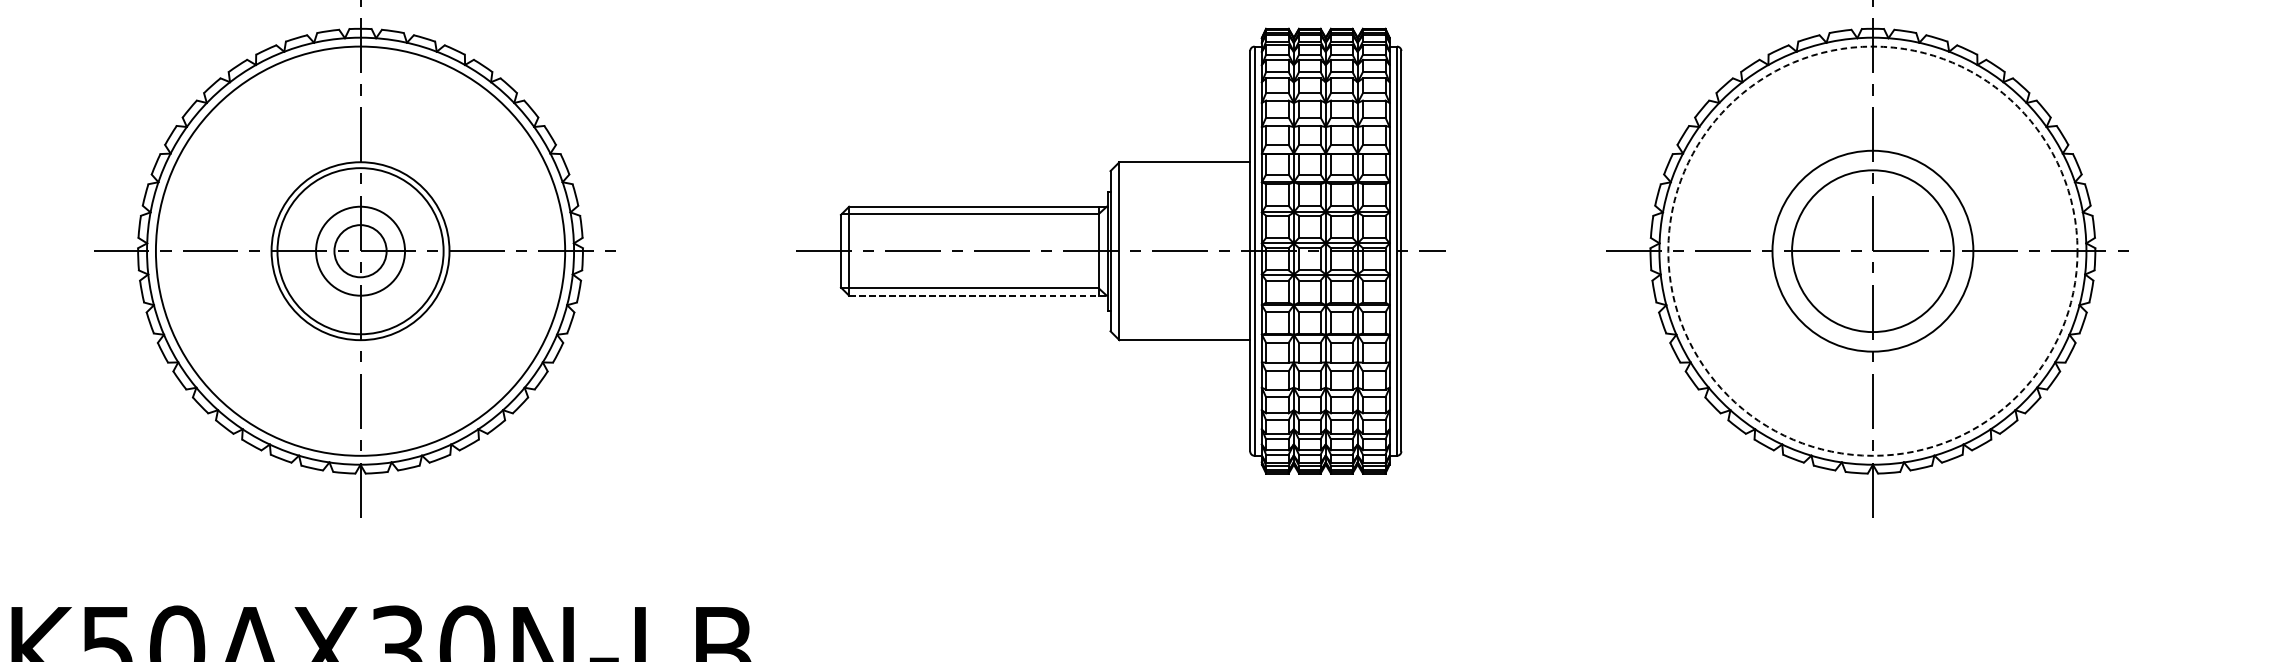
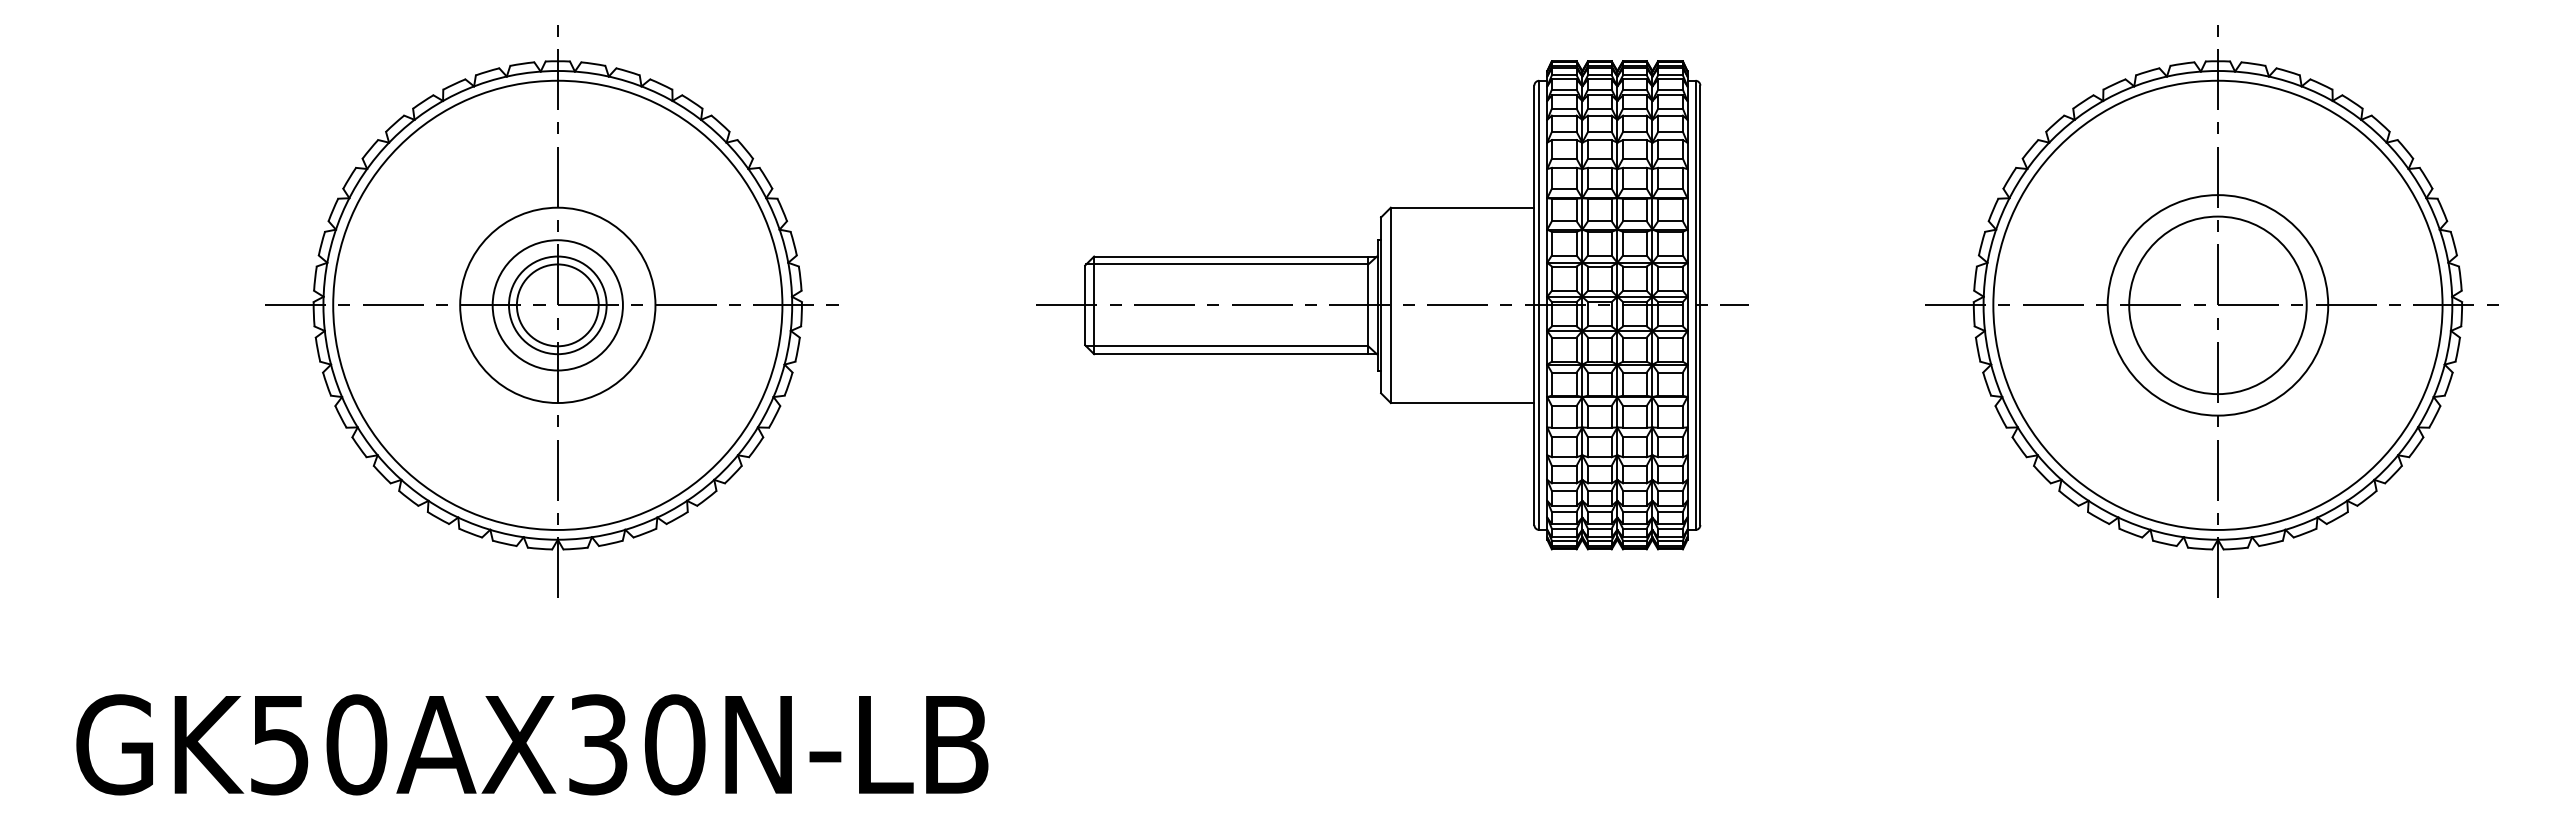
circle: (1872, 250) -> (2217, 304), dashed -> solid
circle: (360, 251) -> (557, 305), size x0.71
circle: (360, 251) -> (557, 305), size x1.43
line: (978, 295) -> (1236, 354), dashed -> solid

